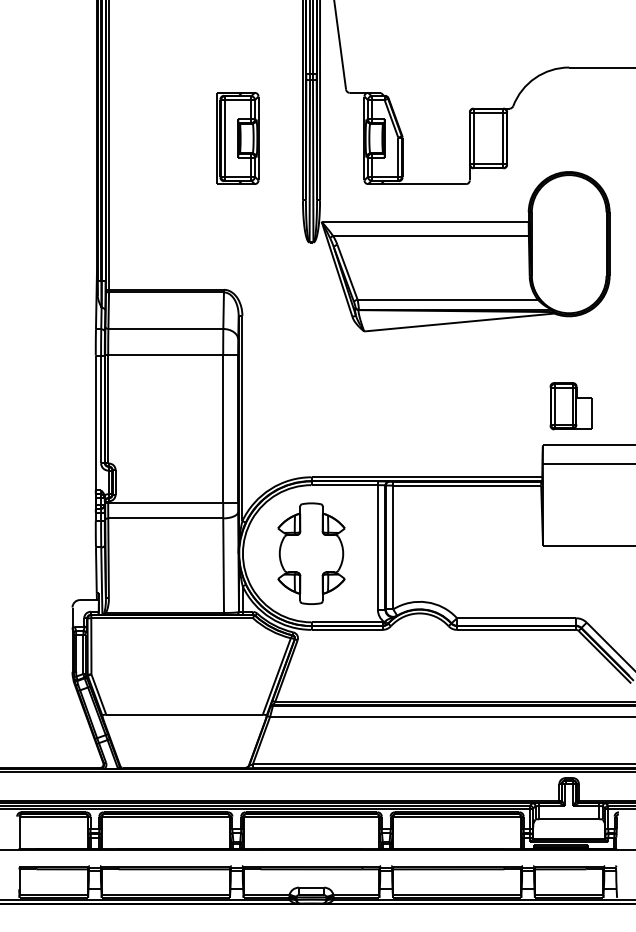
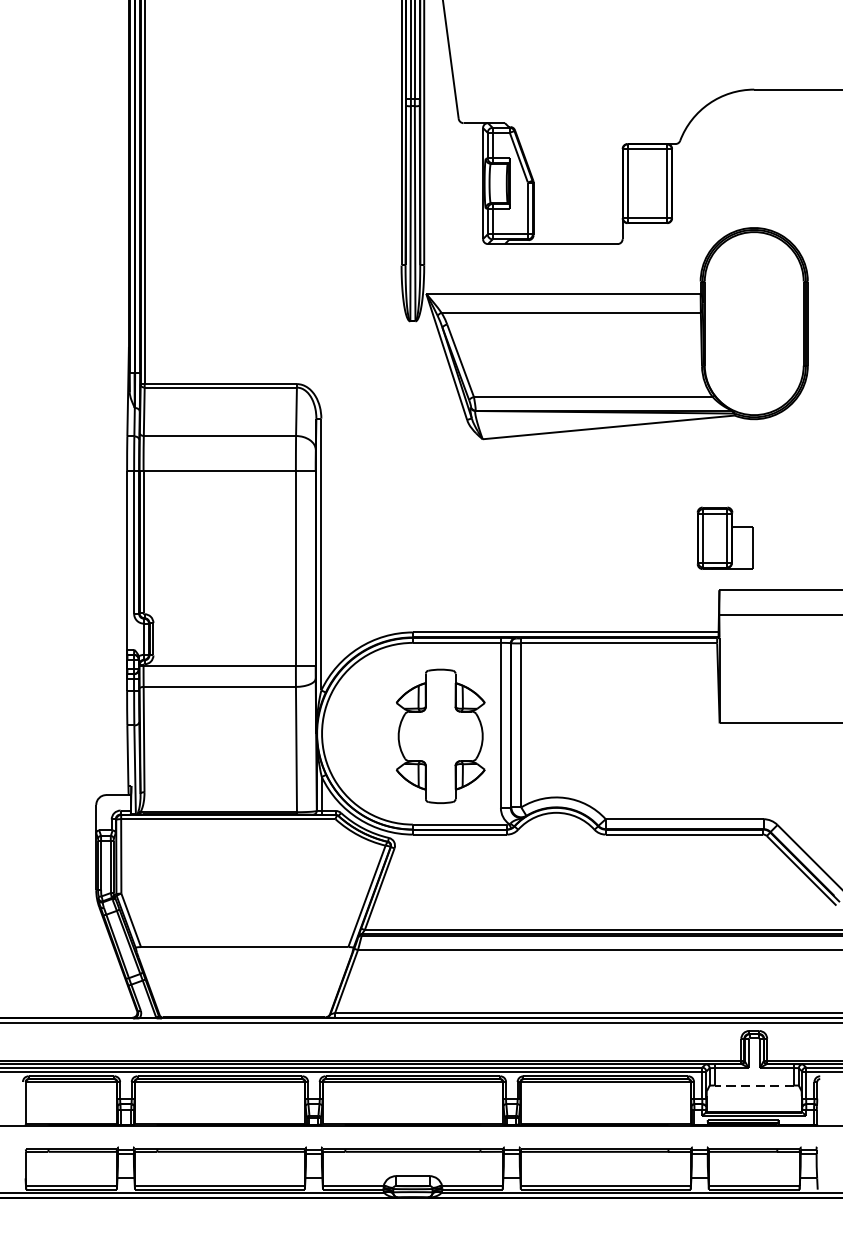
part: (237, 138) -> (314, 183), removed
part: (570, 406) -> (724, 538), moved
part: (311, 553) -> (440, 736), moved
line: (569, 819) -> (754, 1085), solid -> dashed

